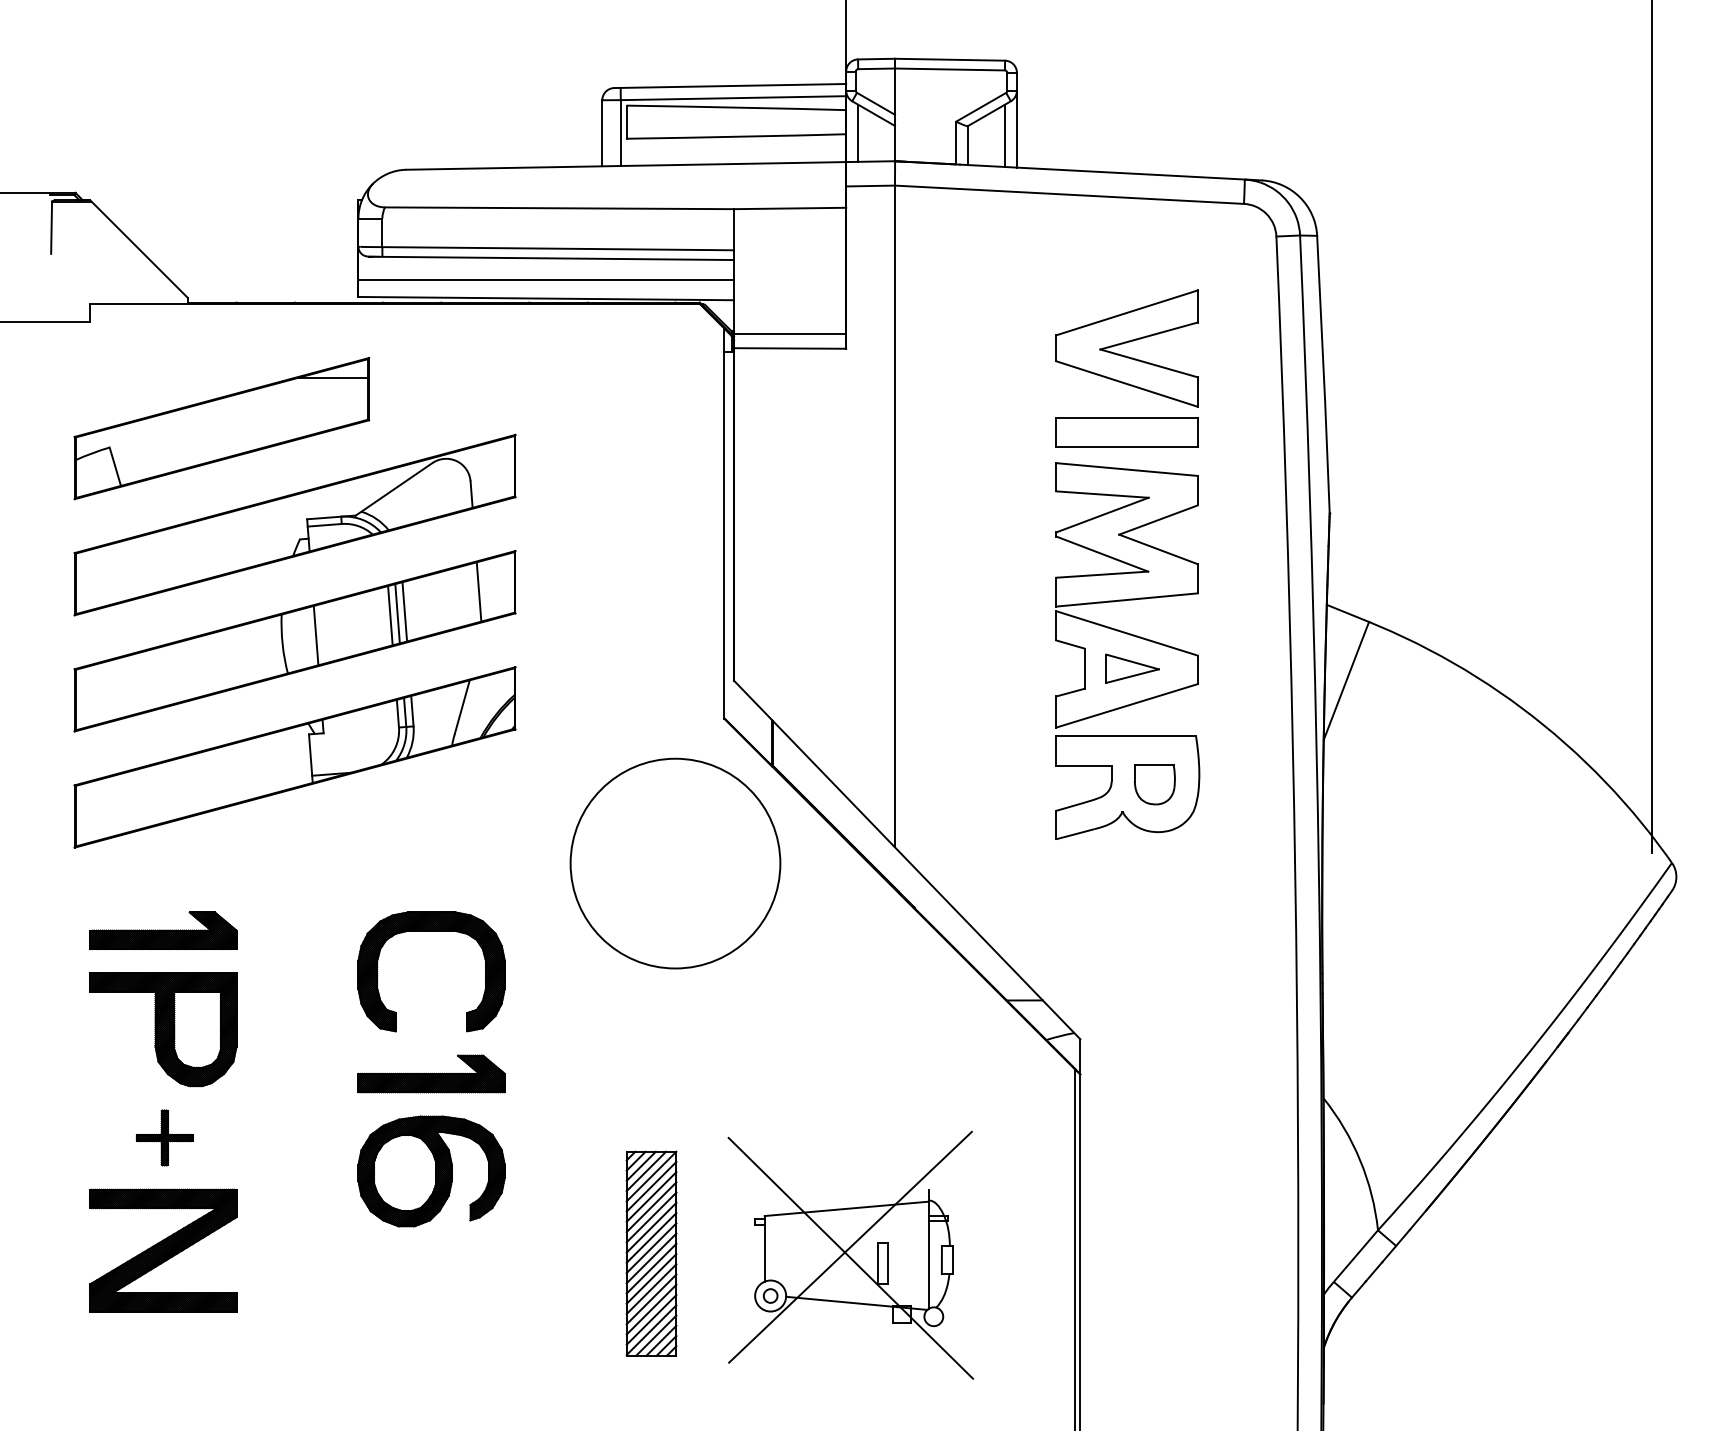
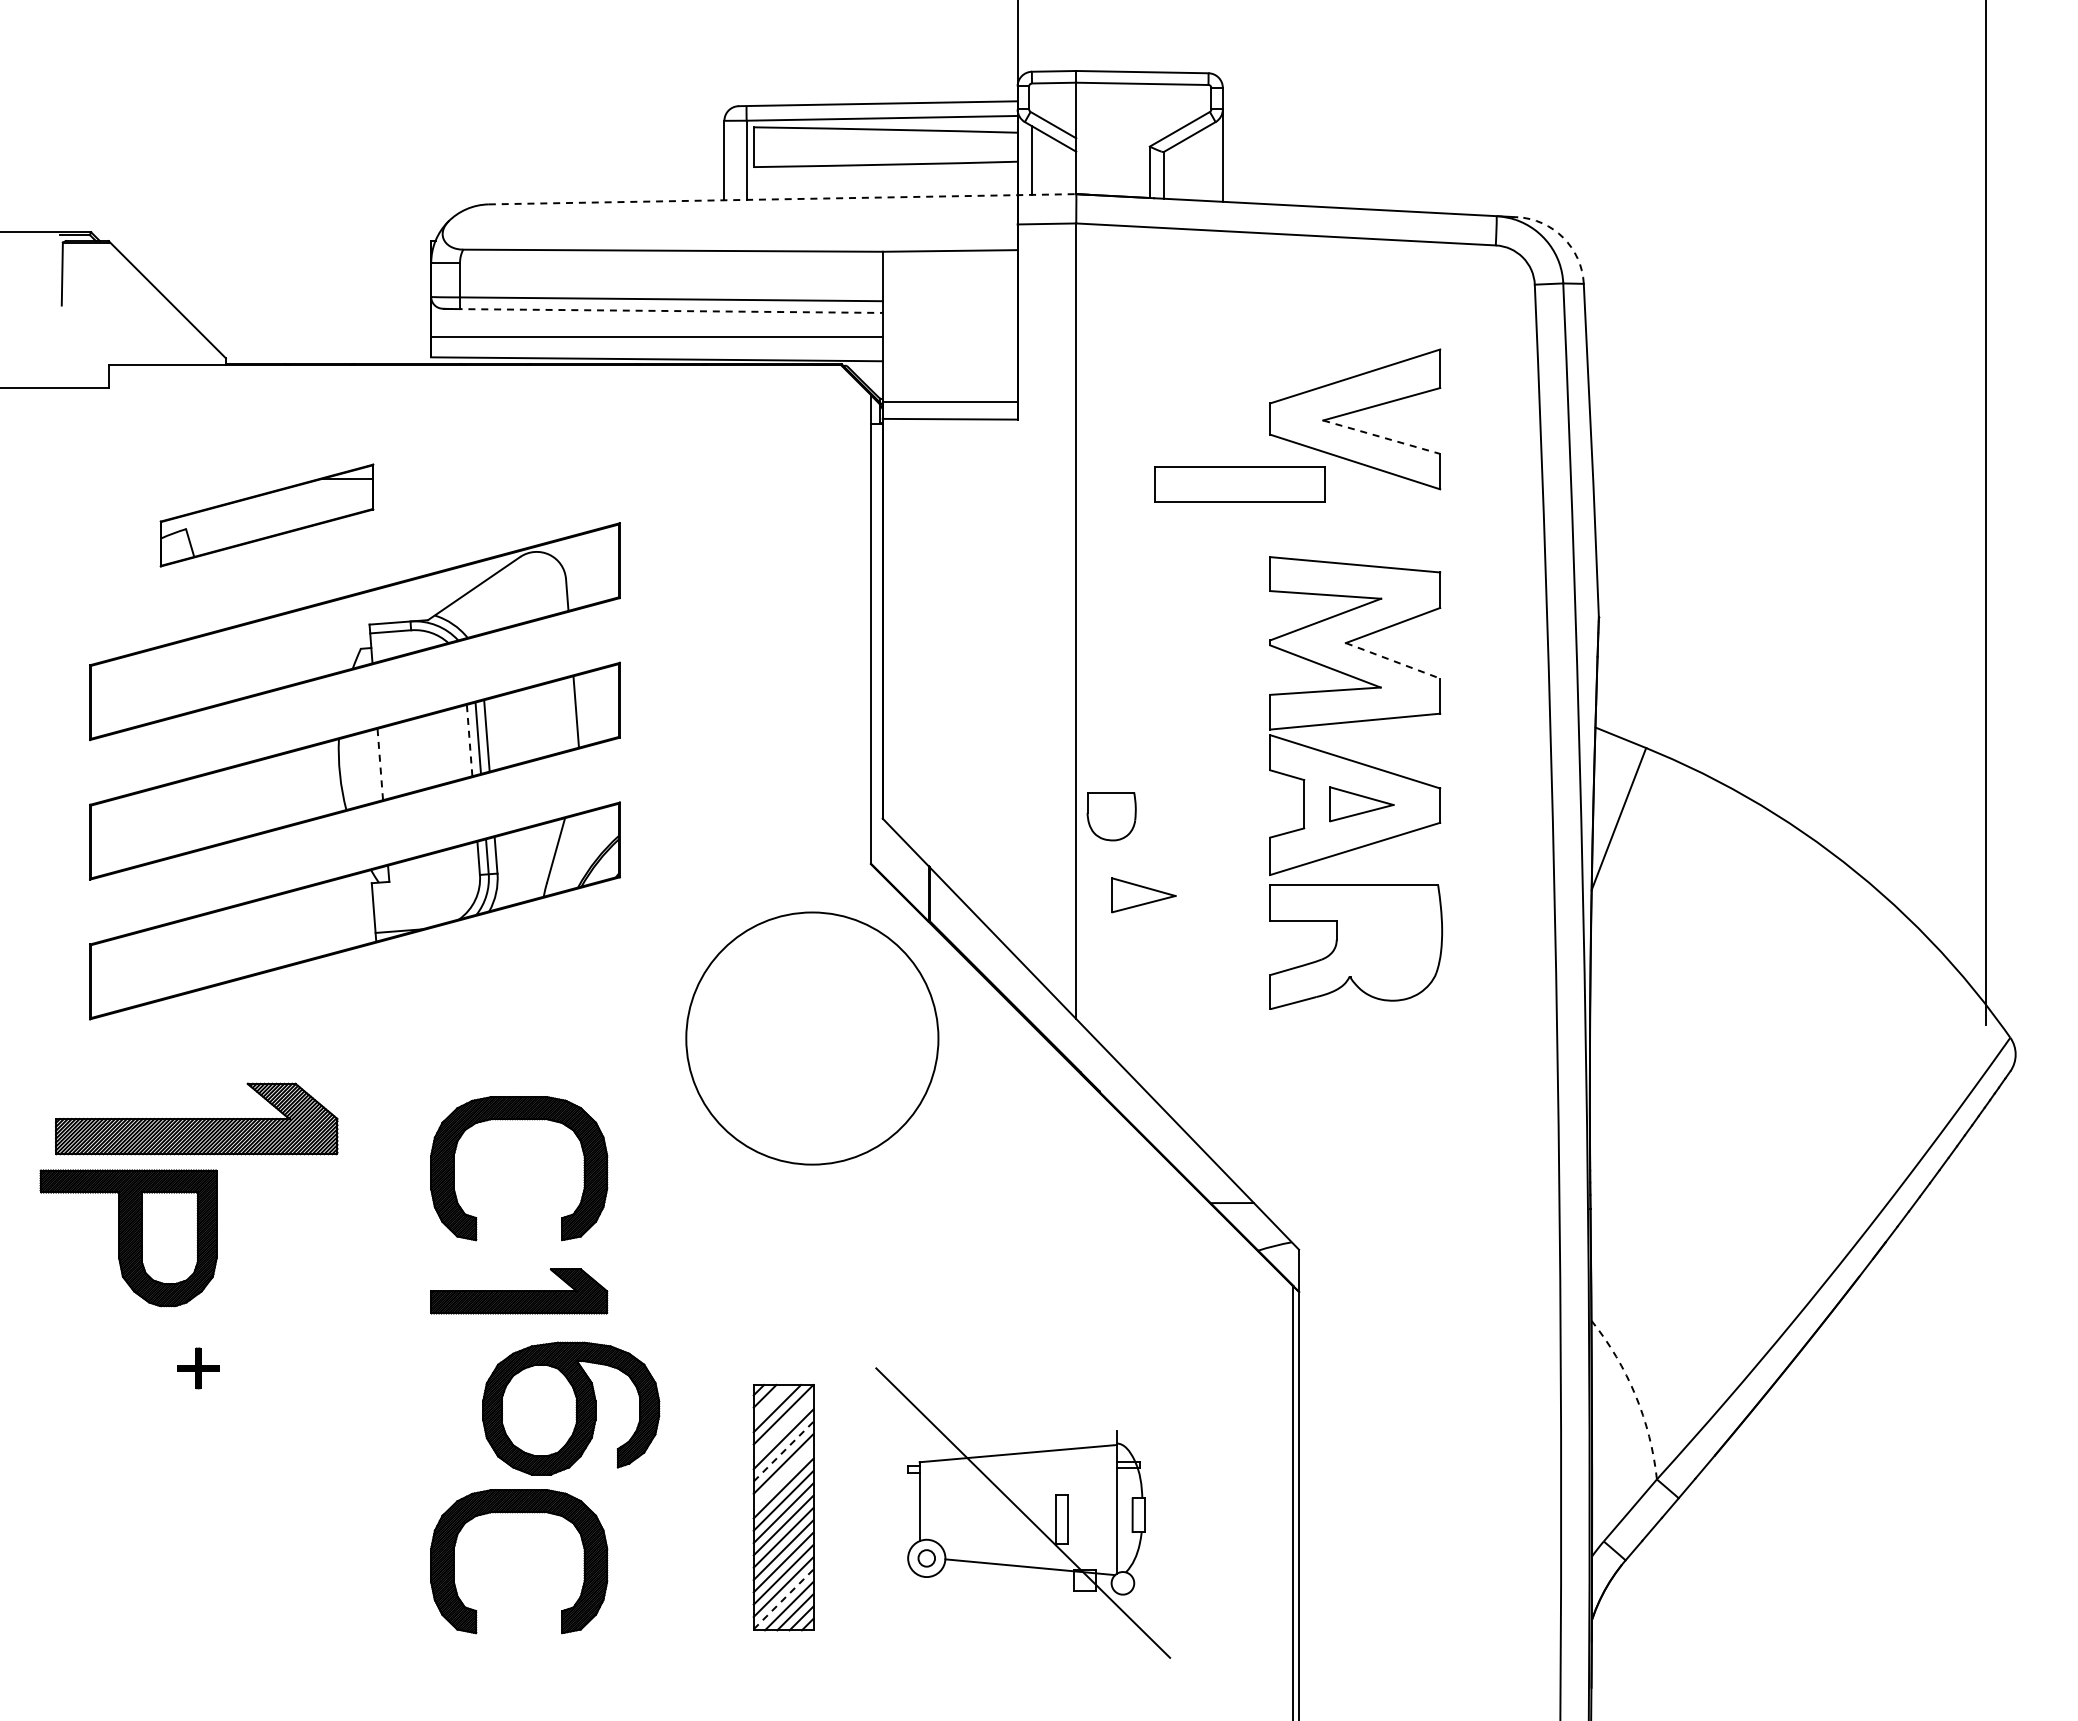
line: (1004, 135) -> (1208, 163), removed
line: (650, 165) -> (782, 199), solid -> dashed
arc: (1300, 197) -> (1563, 237), solid -> dashed
line: (556, 258) -> (669, 311), solid -> dashed
line: (1148, 363) -> (1381, 437), solid -> dashed
part: (221, 428) -> (266, 515), size x0.6
part: (1126, 432) -> (1239, 484), moved
line: (1158, 549) -> (1393, 661), solid -> dashed
line: (390, 615) -> (469, 740), solid -> dashed
line: (316, 635) -> (380, 764), solid -> dashed
part: (950, 744) -> (1143, 895), added
part: (1154, 784) -> (1111, 816), moved
part: (163, 930) -> (196, 1119), size x1.6
part: (163, 1029) -> (128, 1238), moved
part: (164, 1138) -> (198, 1368), size x0.6
arc: (1360, 1160) -> (1635, 1395), solid -> dashed
line: (640, 1166) -> (770, 1402), removed
part: (431, 1171) -> (571, 1408), moved
line: (651, 1186) -> (783, 1426), removed
line: (651, 1207) -> (783, 1451), solid -> dashed
line: (651, 1227) -> (783, 1476), removed
line: (850, 1247) -> (1022, 1499), removed
part: (163, 1250) -> (196, 1503), removed
part: (431, 1258) -> (519, 1513), added
line: (651, 1330) -> (783, 1599), solid -> dashed

